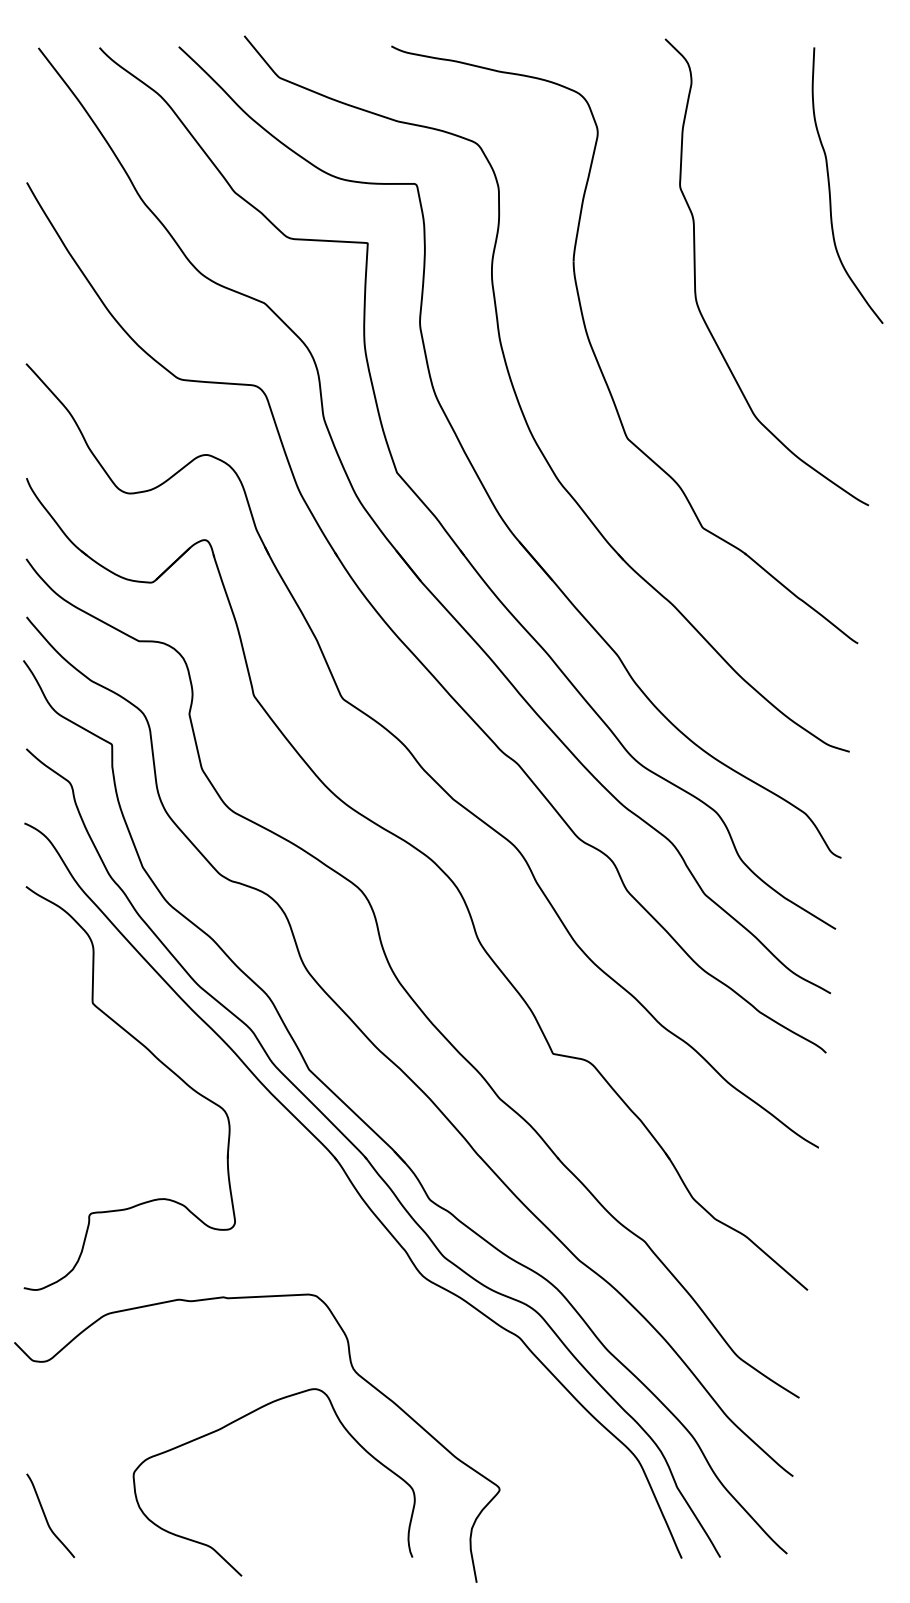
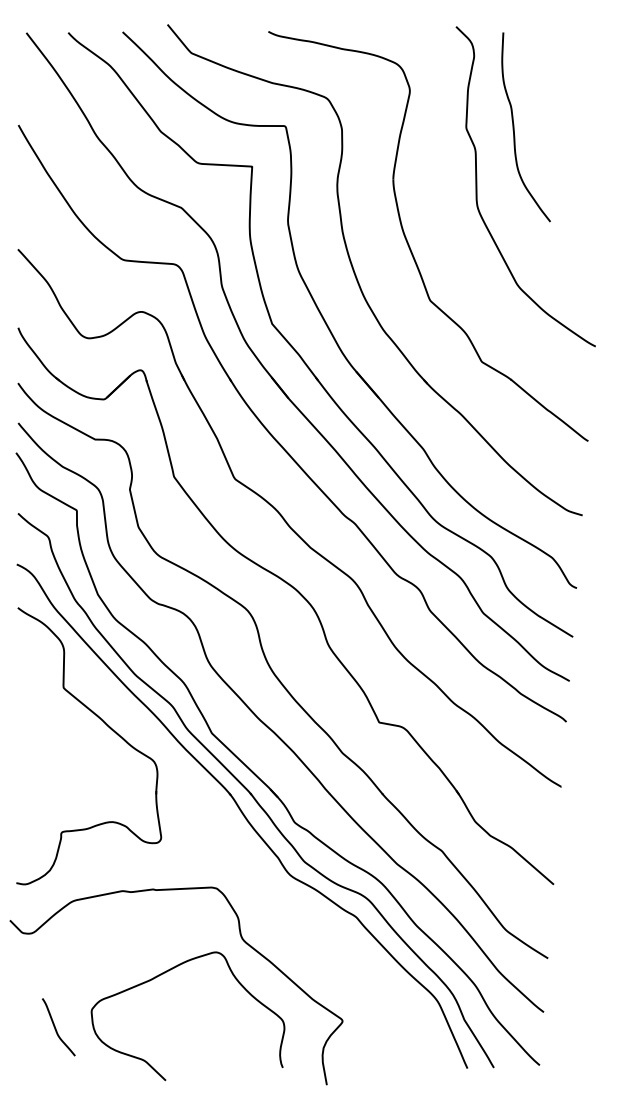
curve: (830, 186) -> (514, 127), moved
curve: (47, 1517) -> (56, 1028), moved

